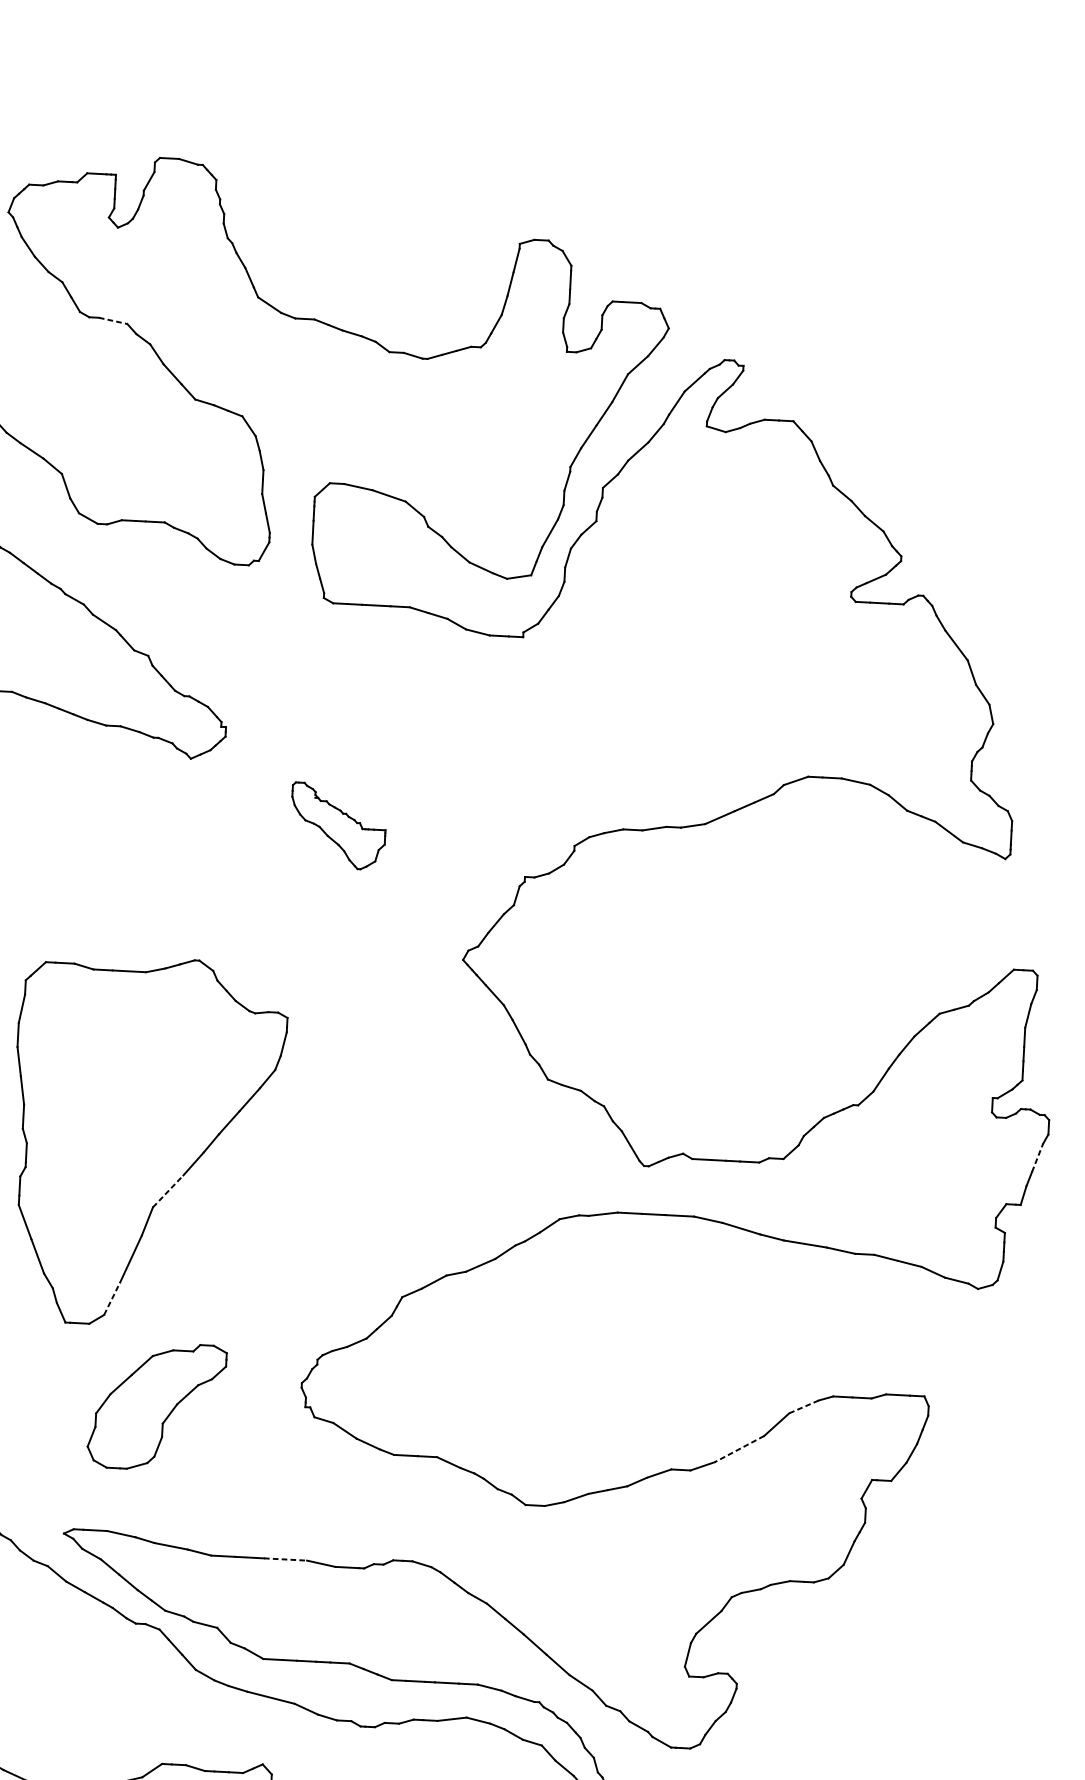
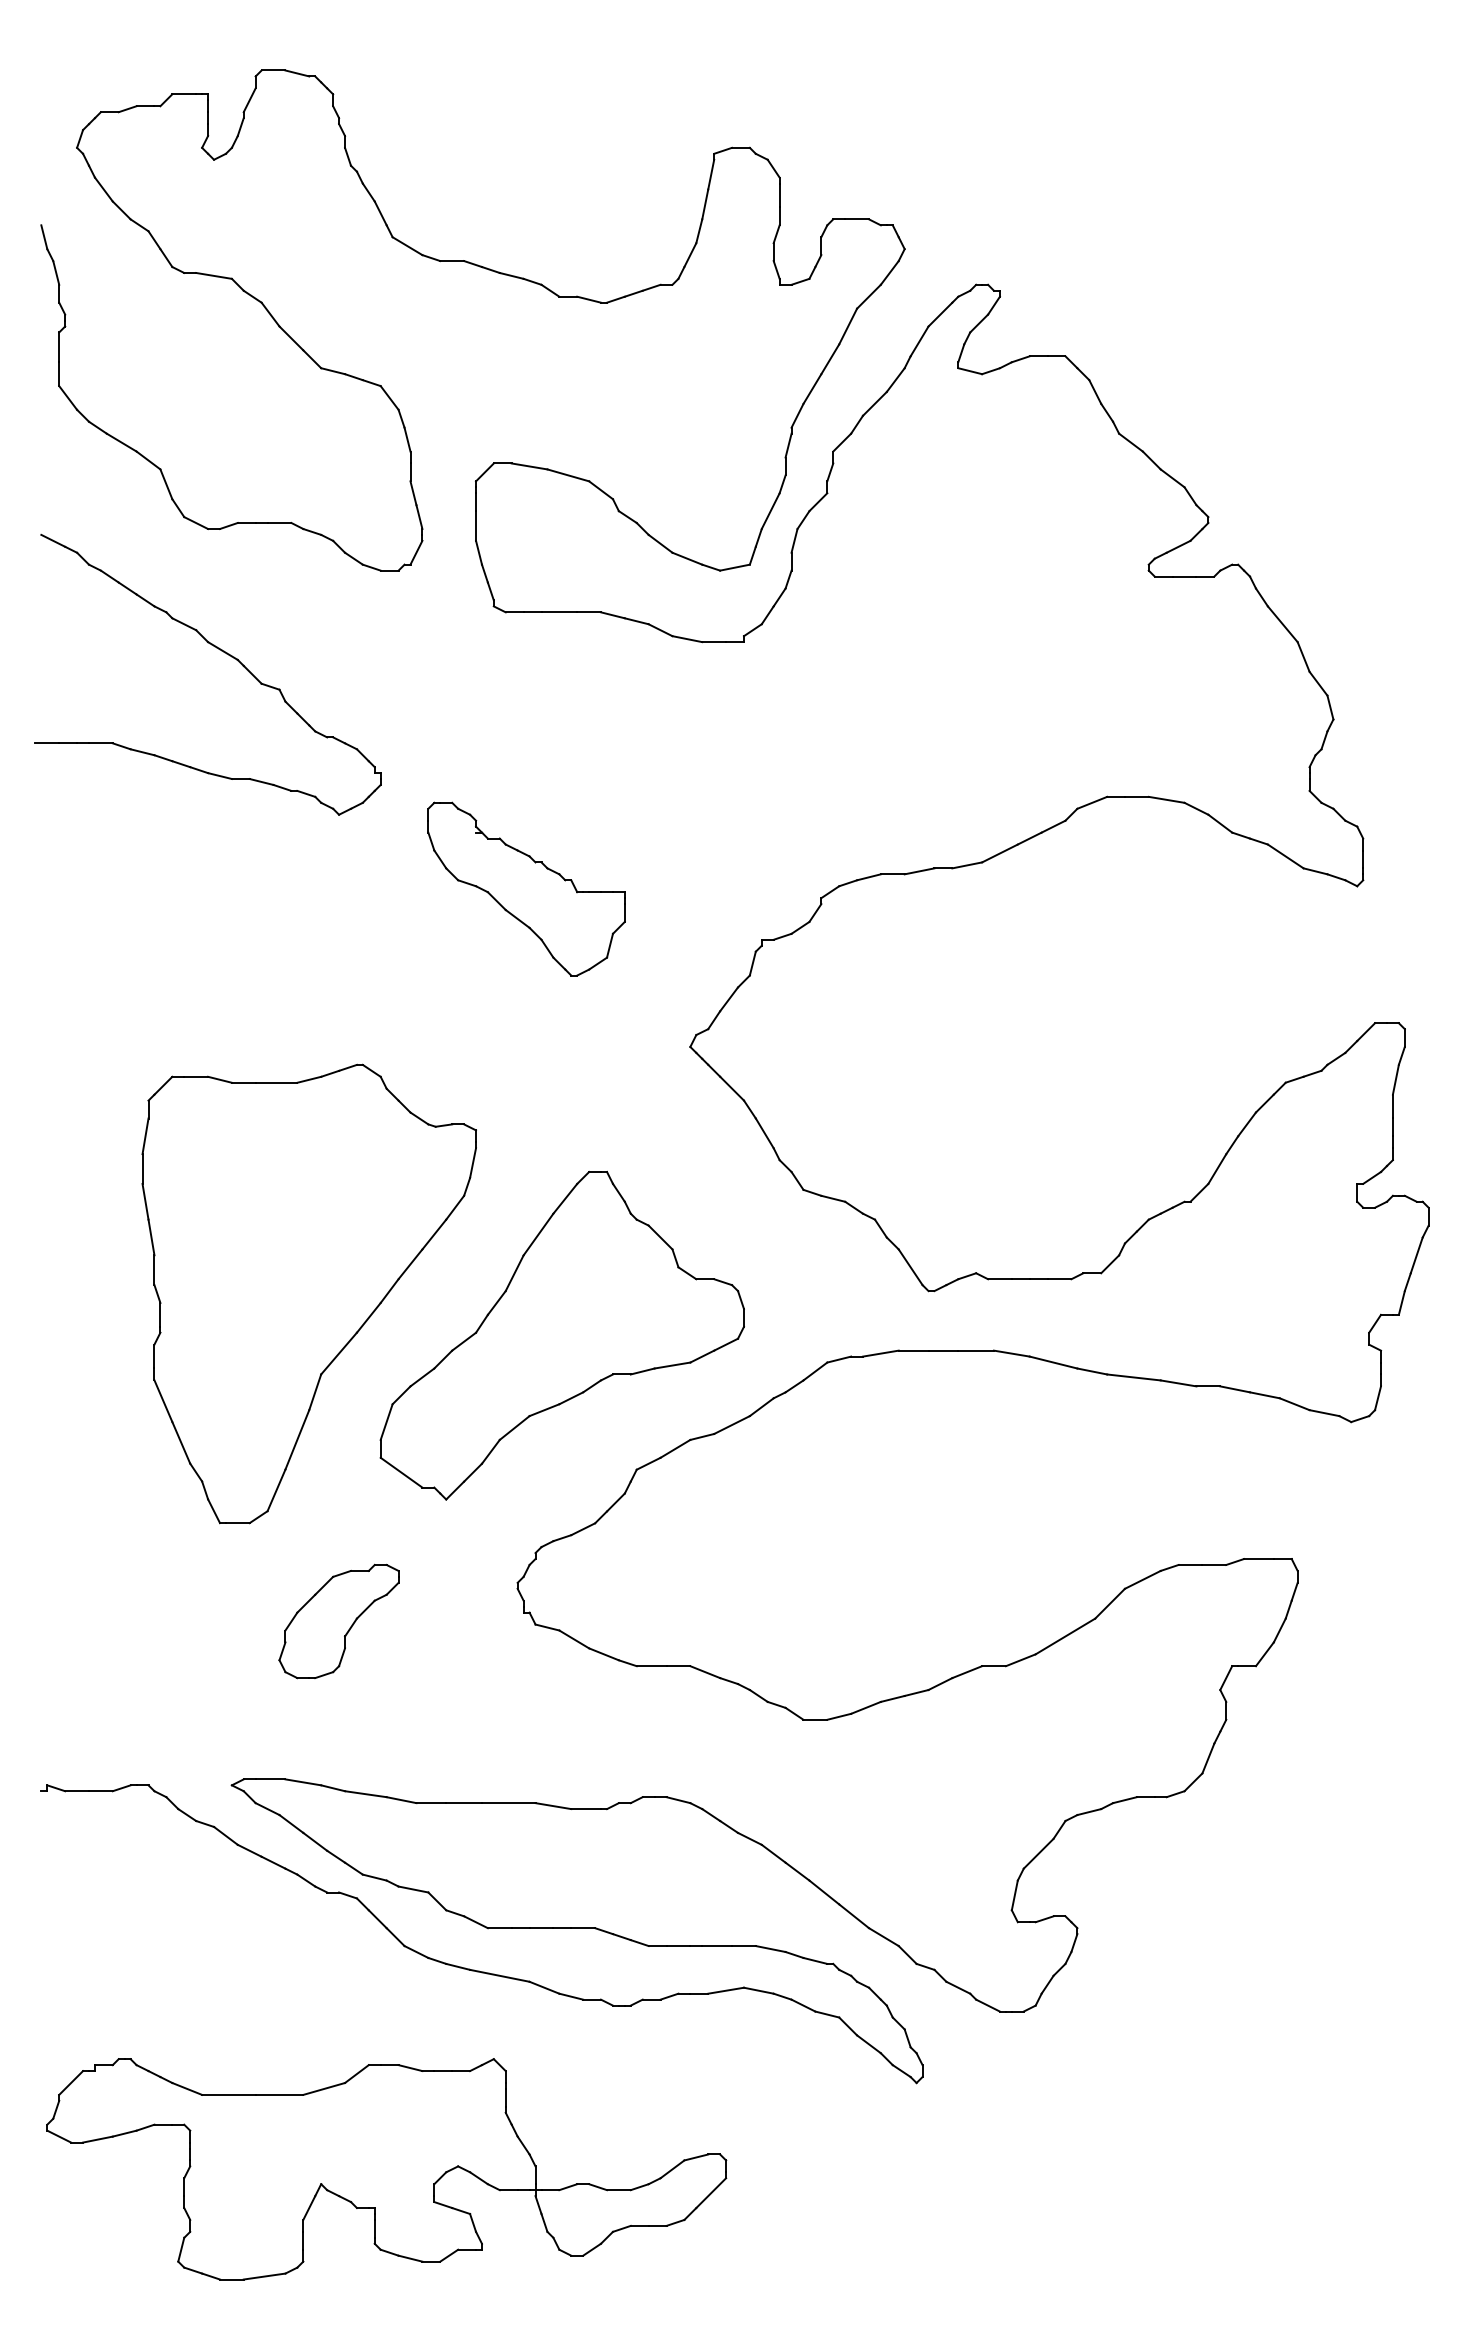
line: (113, 321) -> (214, 276), dashed -> solid
part: (338, 825) -> (526, 888), size x1.67
line: (1037, 1157) -> (1416, 1255), dashed -> solid
part: (347, 1186) -> (561, 1335), added
line: (168, 1191) -> (339, 1353), dashed -> solid
line: (112, 1298) -> (276, 1490), dashed -> solid
part: (156, 1406) -> (338, 1621), size x0.71
line: (803, 1406) -> (1142, 1579), dashed -> solid
line: (739, 1449) -> (1065, 1636), dashed -> solid
line: (285, 1559) -> (508, 1803), dashed -> solid

